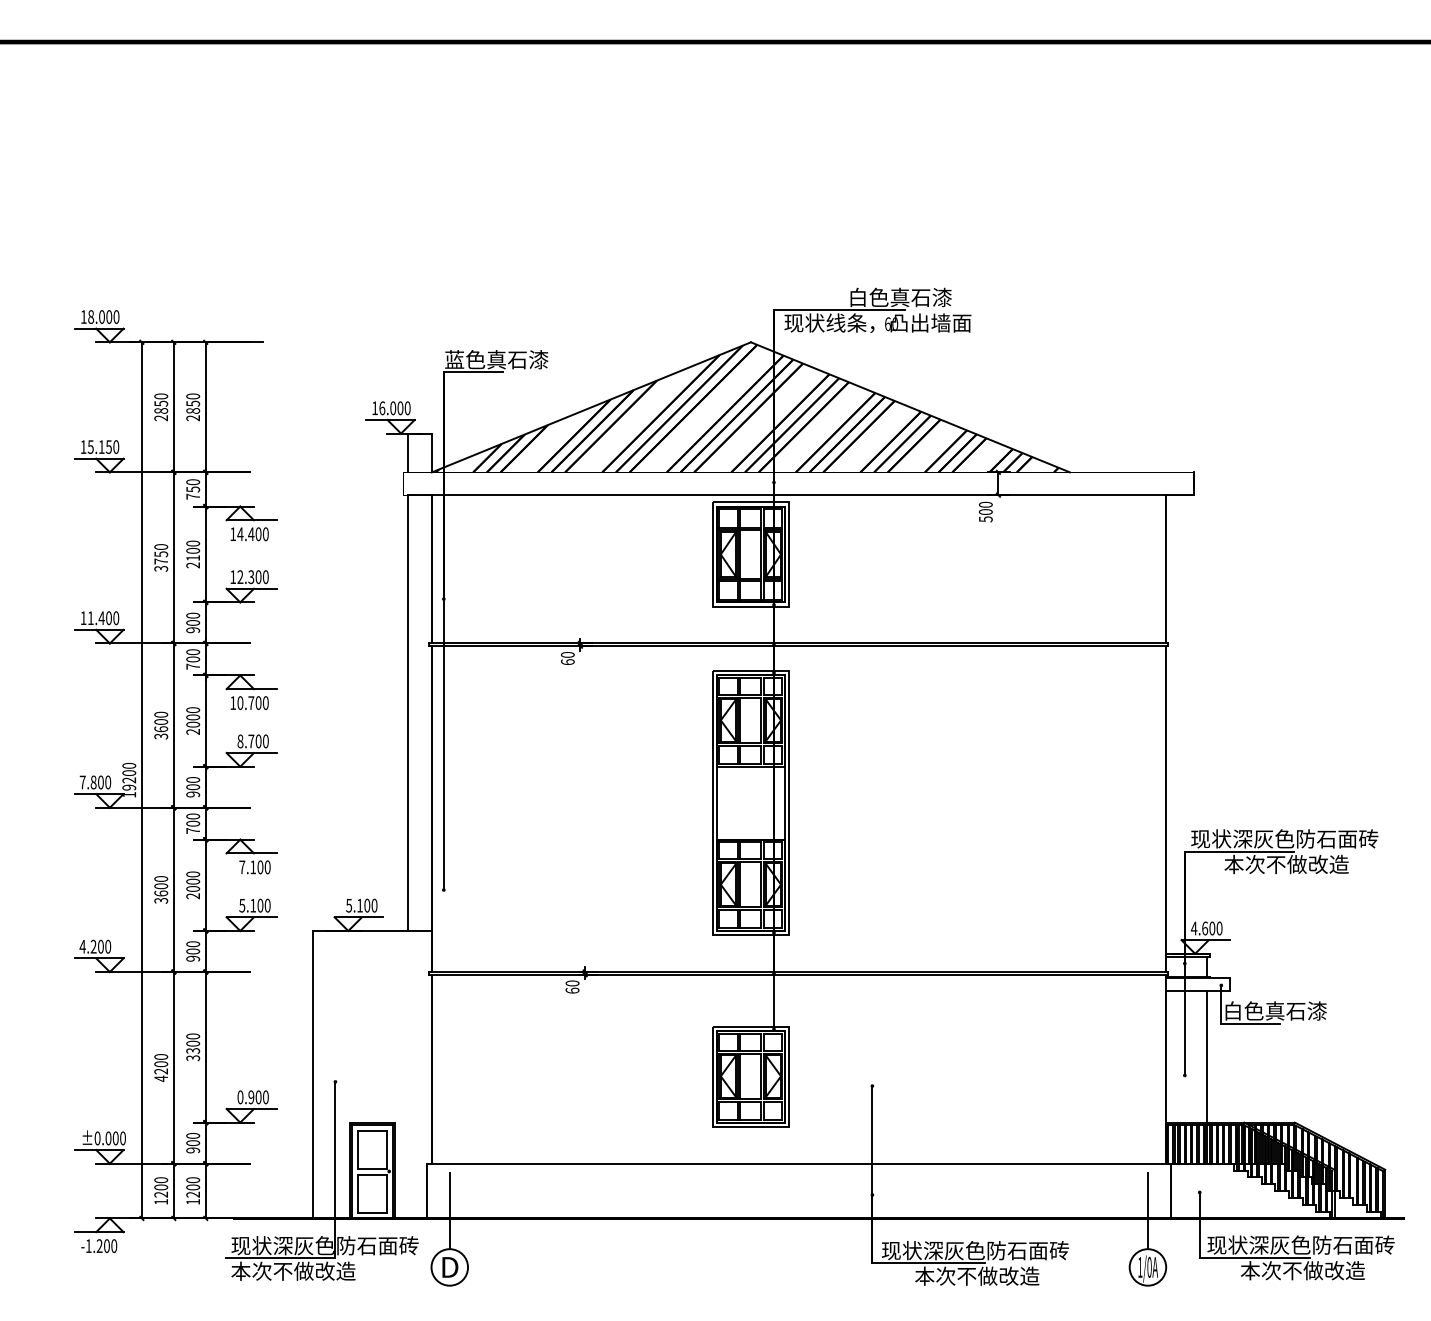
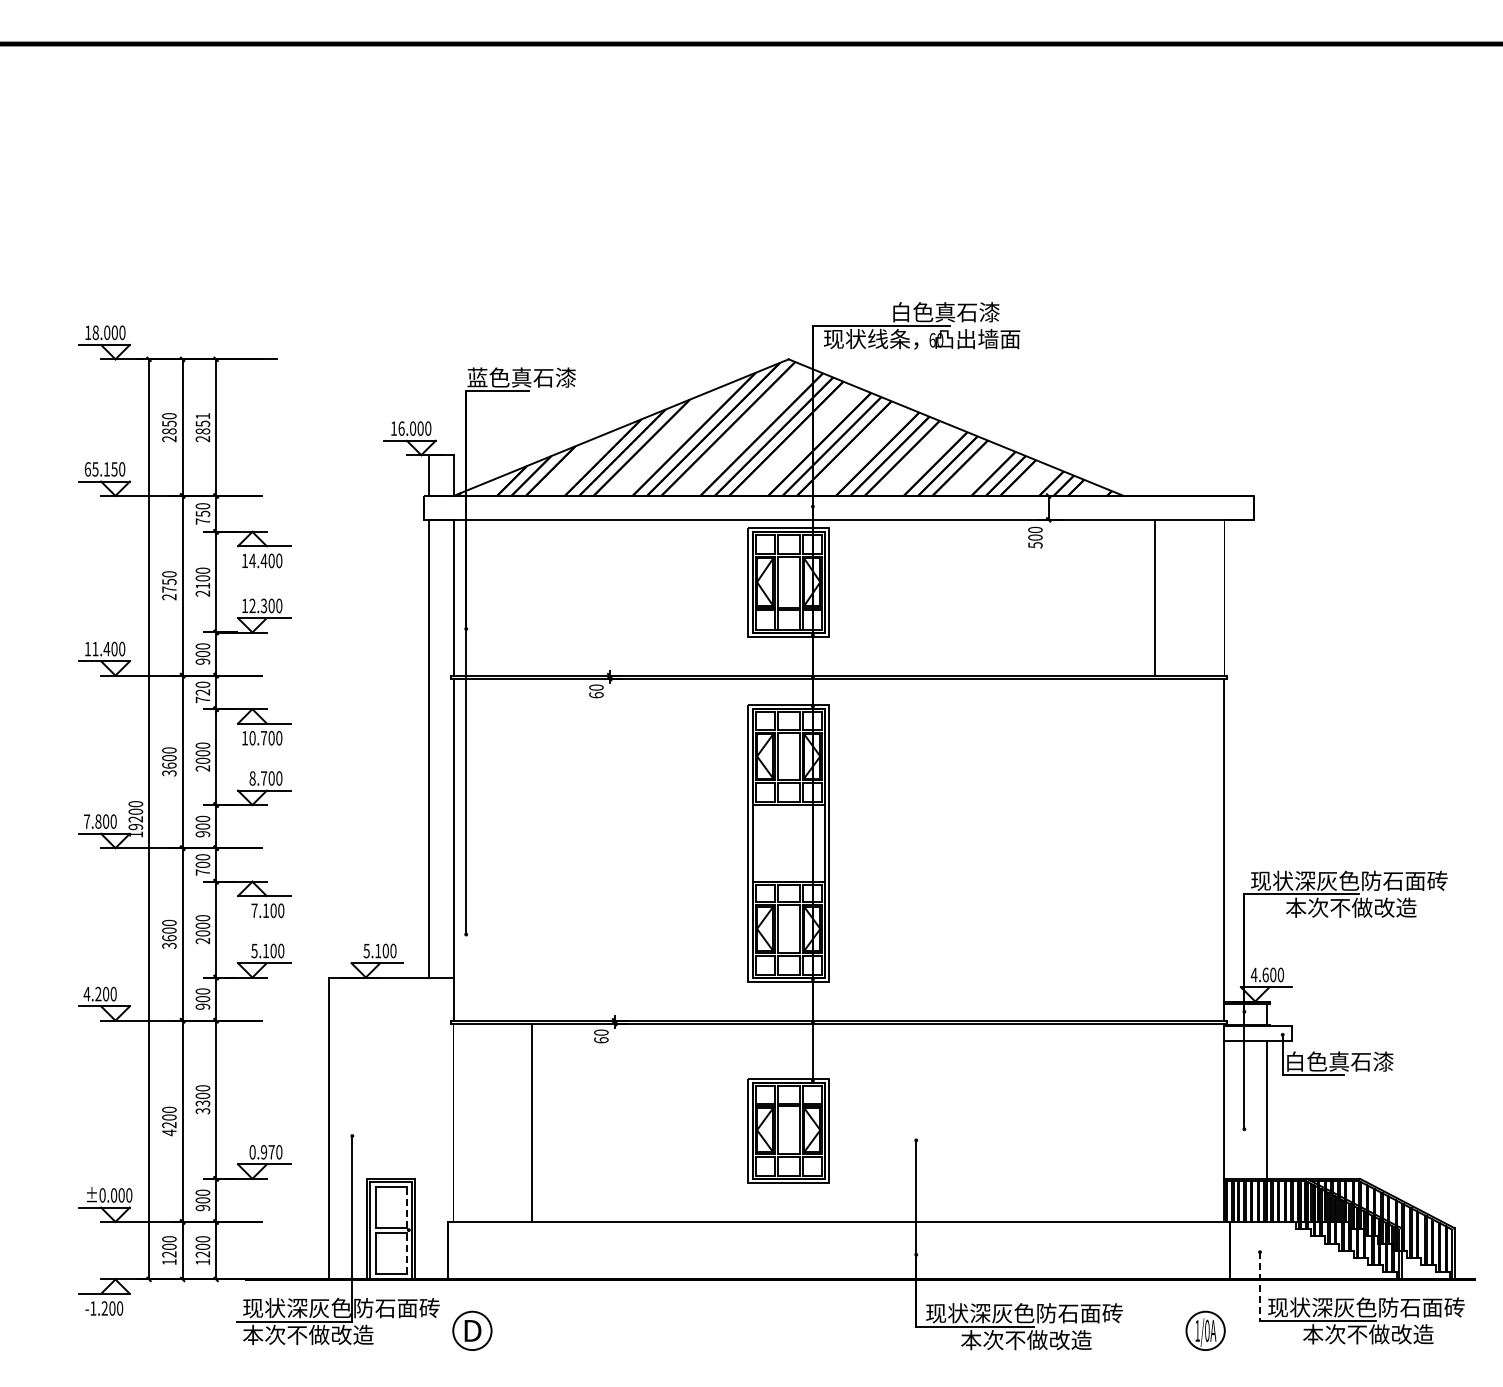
text: (192, 396) -> (202, 416), 2850 -> 2851
text: (83, 447) -> (87, 469), 15.150 -> 65.150
text: (161, 569) -> (169, 597), 3750 -> 2750
line: (1165, 569) -> (1155, 597), moved
text: (192, 659) -> (202, 692), 700 -> 720
line: (431, 1068) -> (531, 1122), moved
text: (258, 1097) -> (271, 1152), 0.900 -> 0.970
line: (386, 1149) -> (406, 1207), solid -> dashed
line: (386, 1193) -> (406, 1253), solid -> dashed
line: (449, 1210) -> (472, 1271), removed
line: (1147, 1210) -> (1205, 1271), removed
line: (1200, 1226) -> (1260, 1287), solid -> dashed

